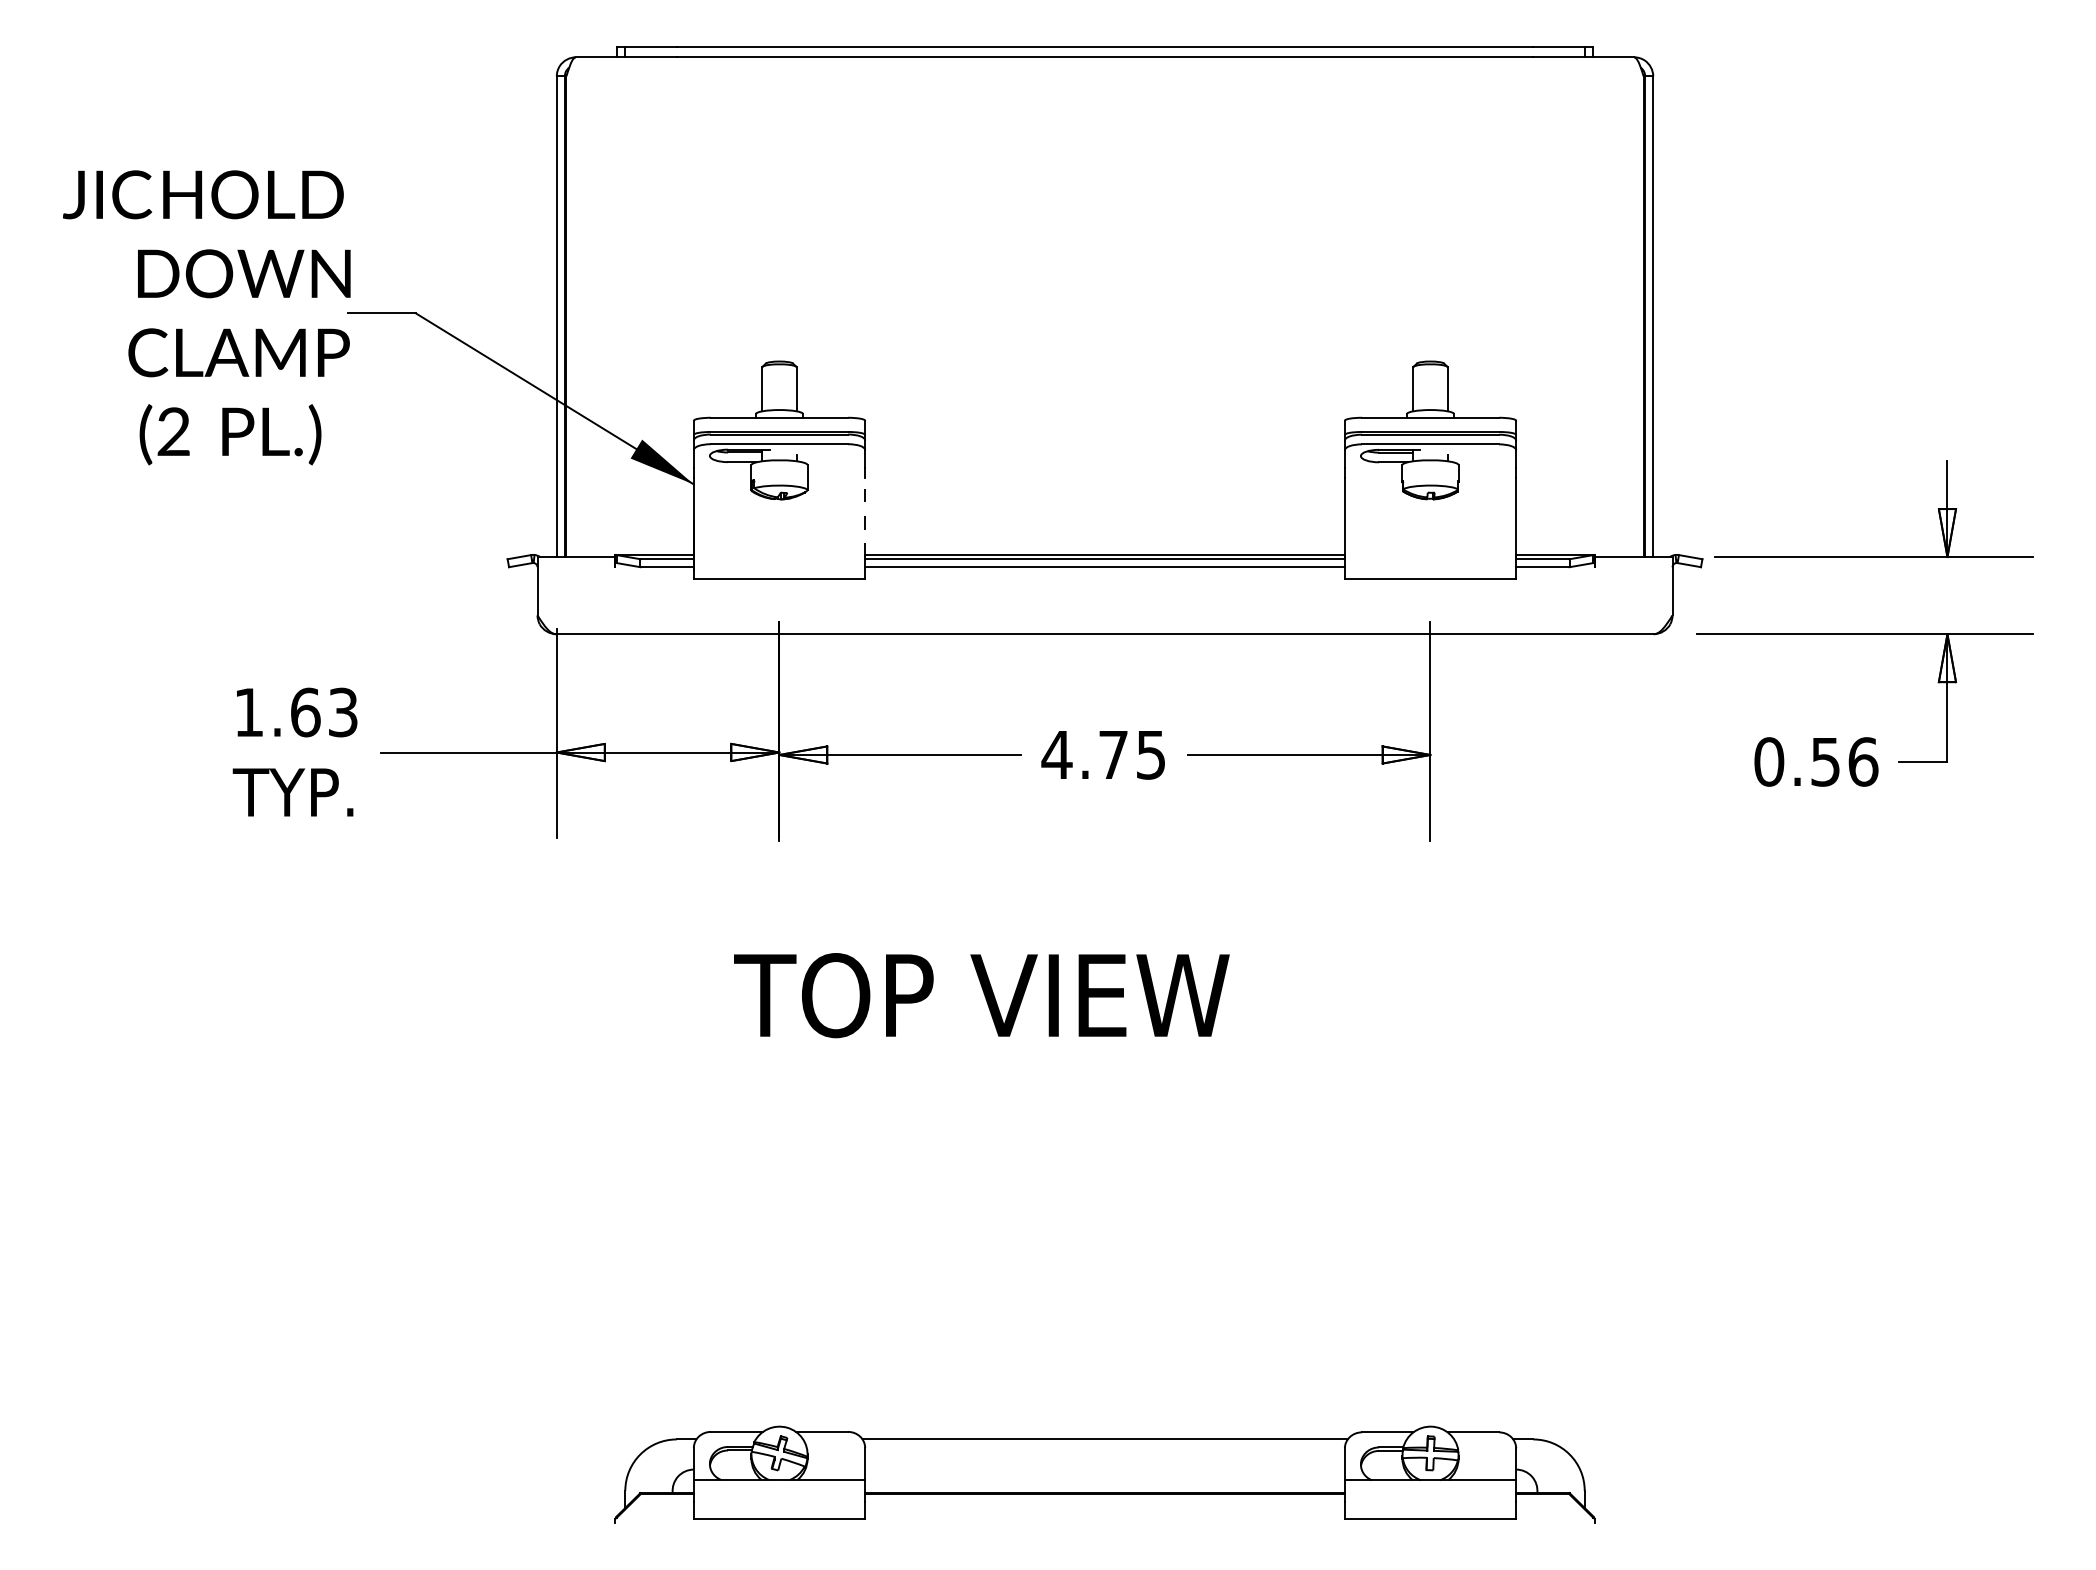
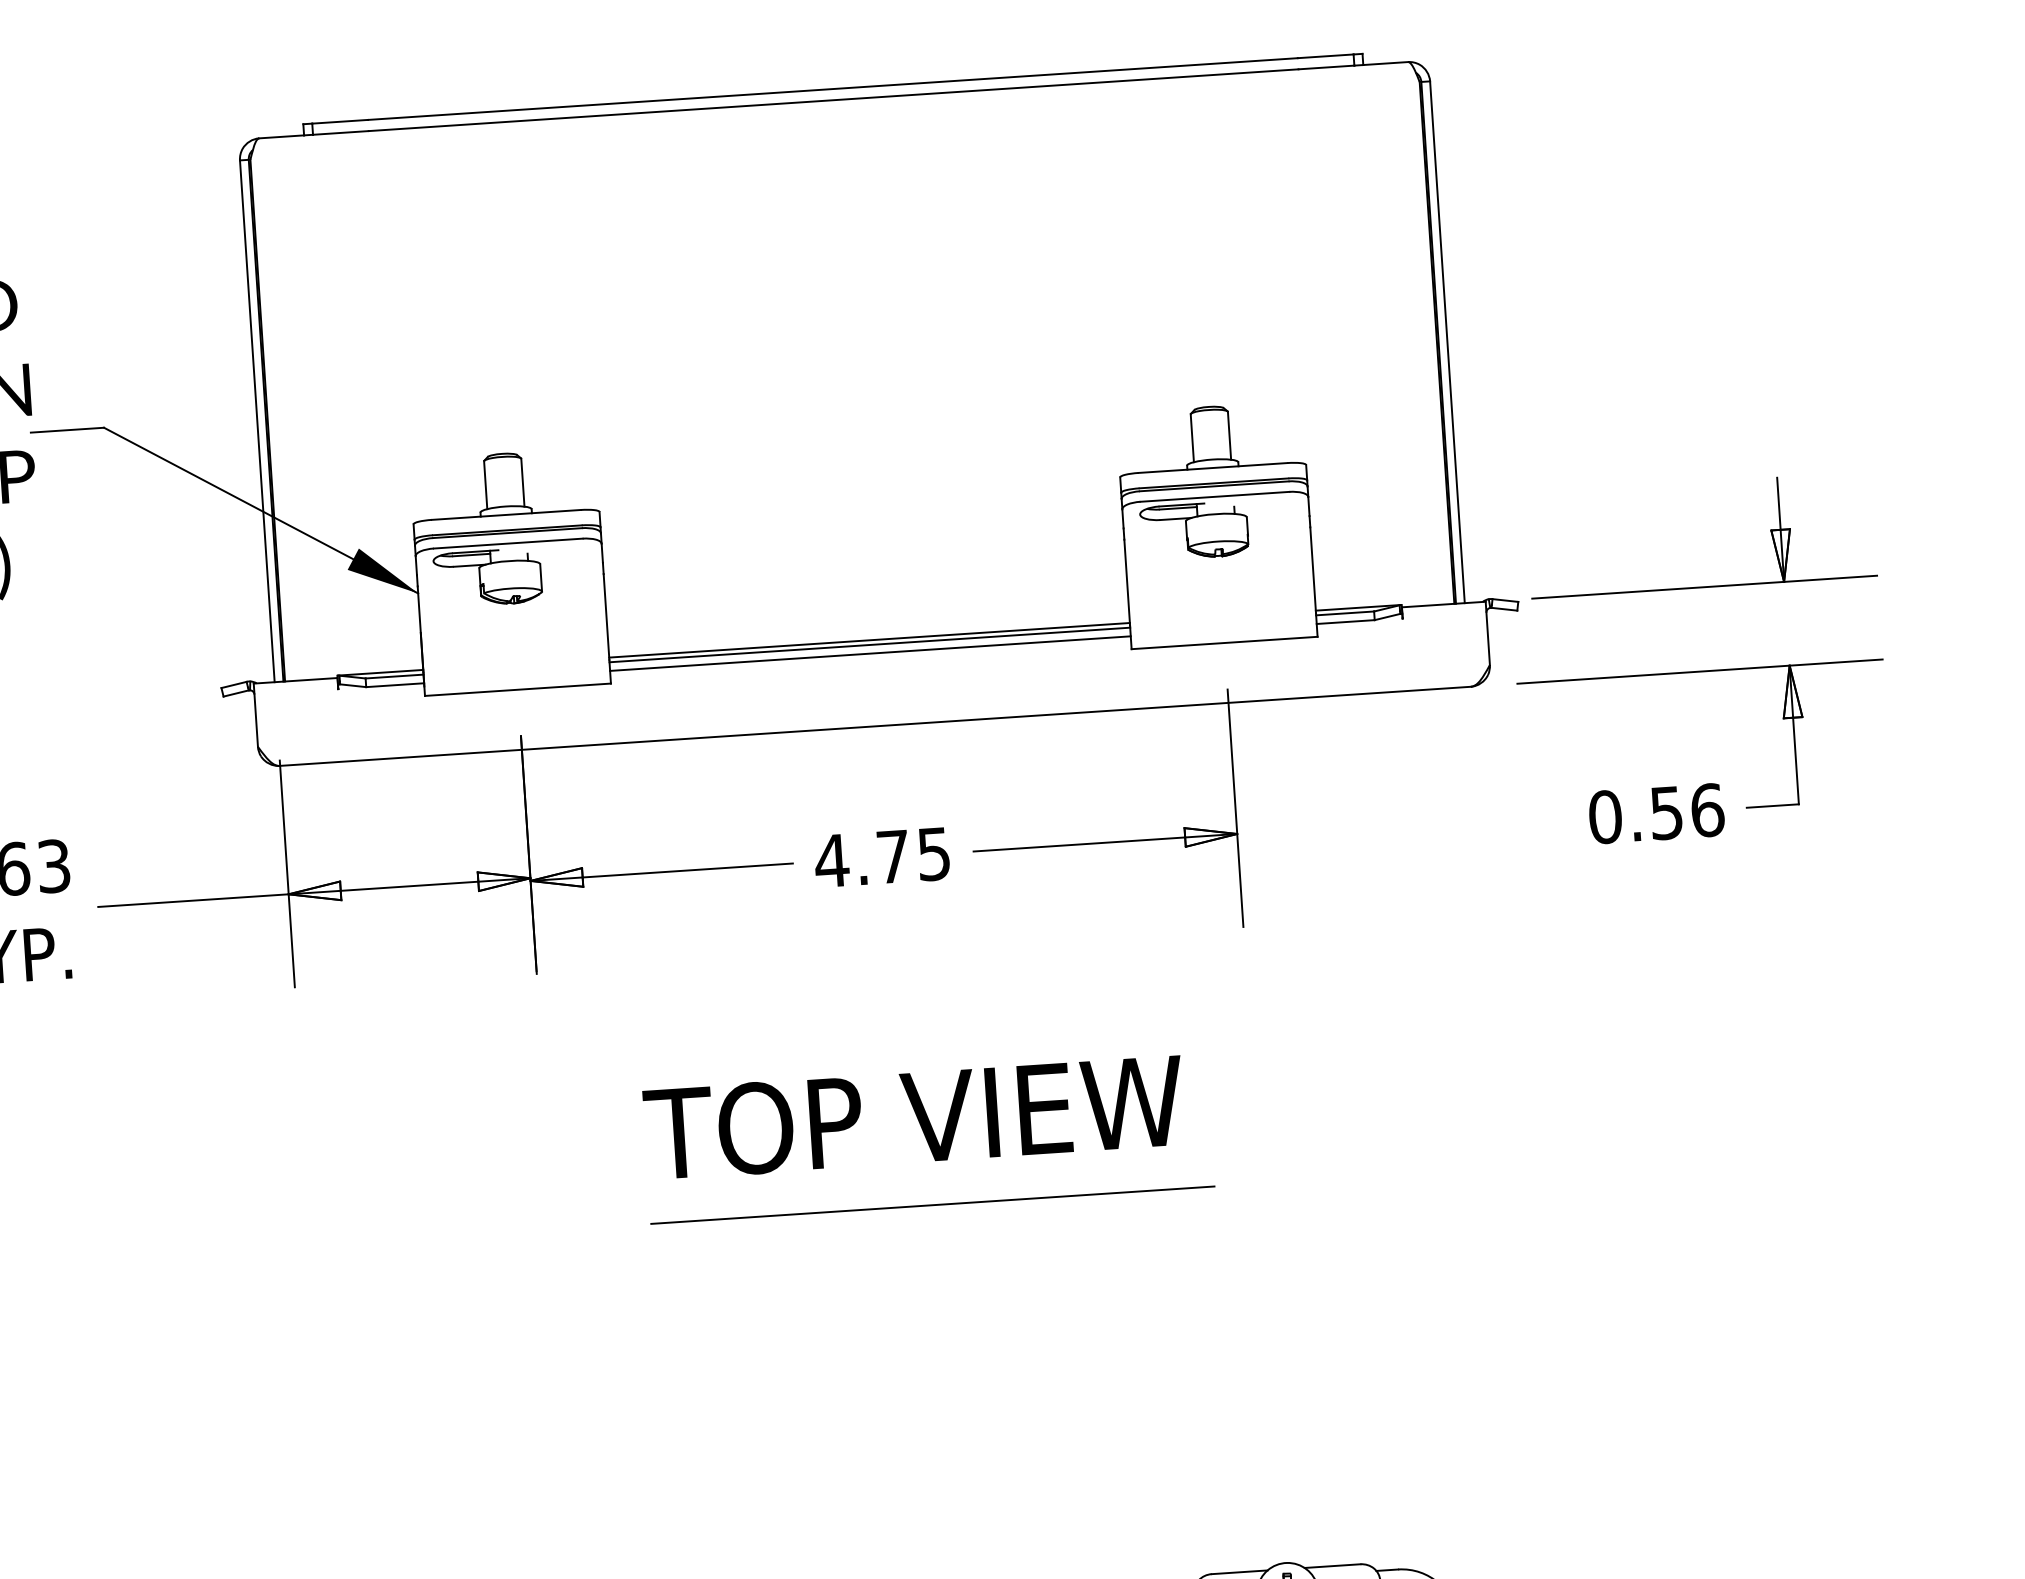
line: (865, 517) -> (606, 616), dashed -> solid
text: (981, 995) -> (913, 1117), moved
line: (1128, 1076) -> (932, 1204), added

